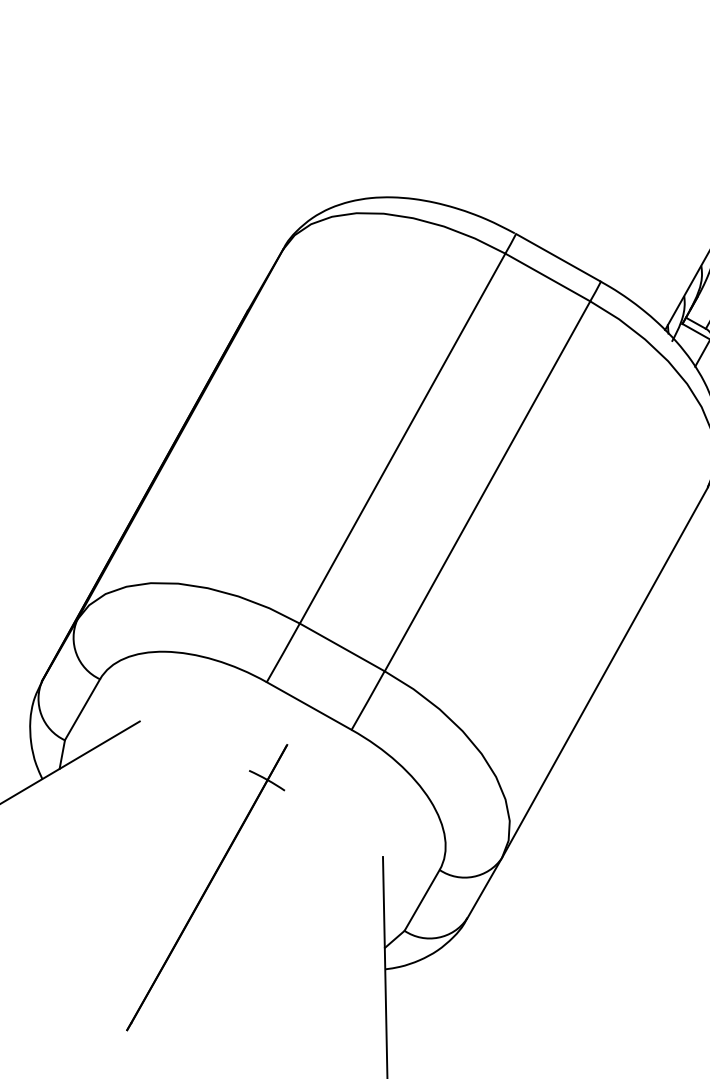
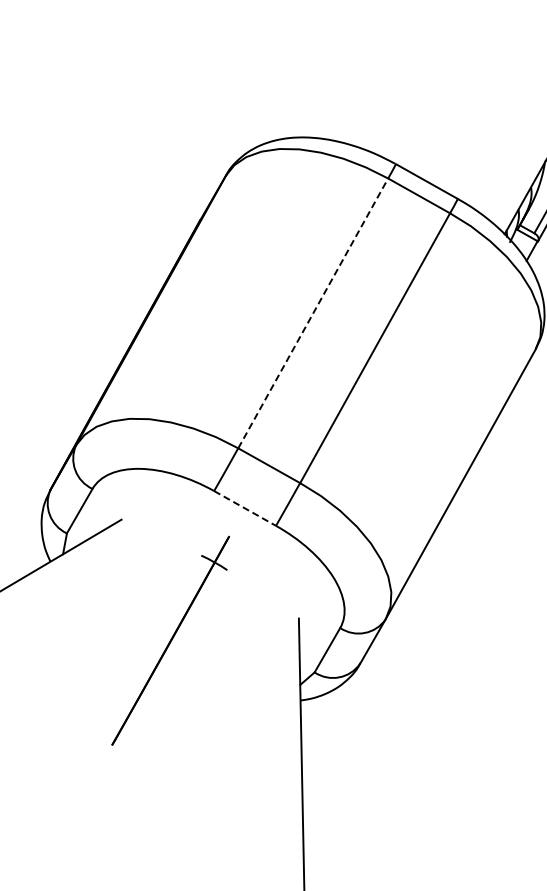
line: (403, 437) -> (313, 312), solid -> dashed
line: (309, 706) -> (245, 508), solid -> dashed

